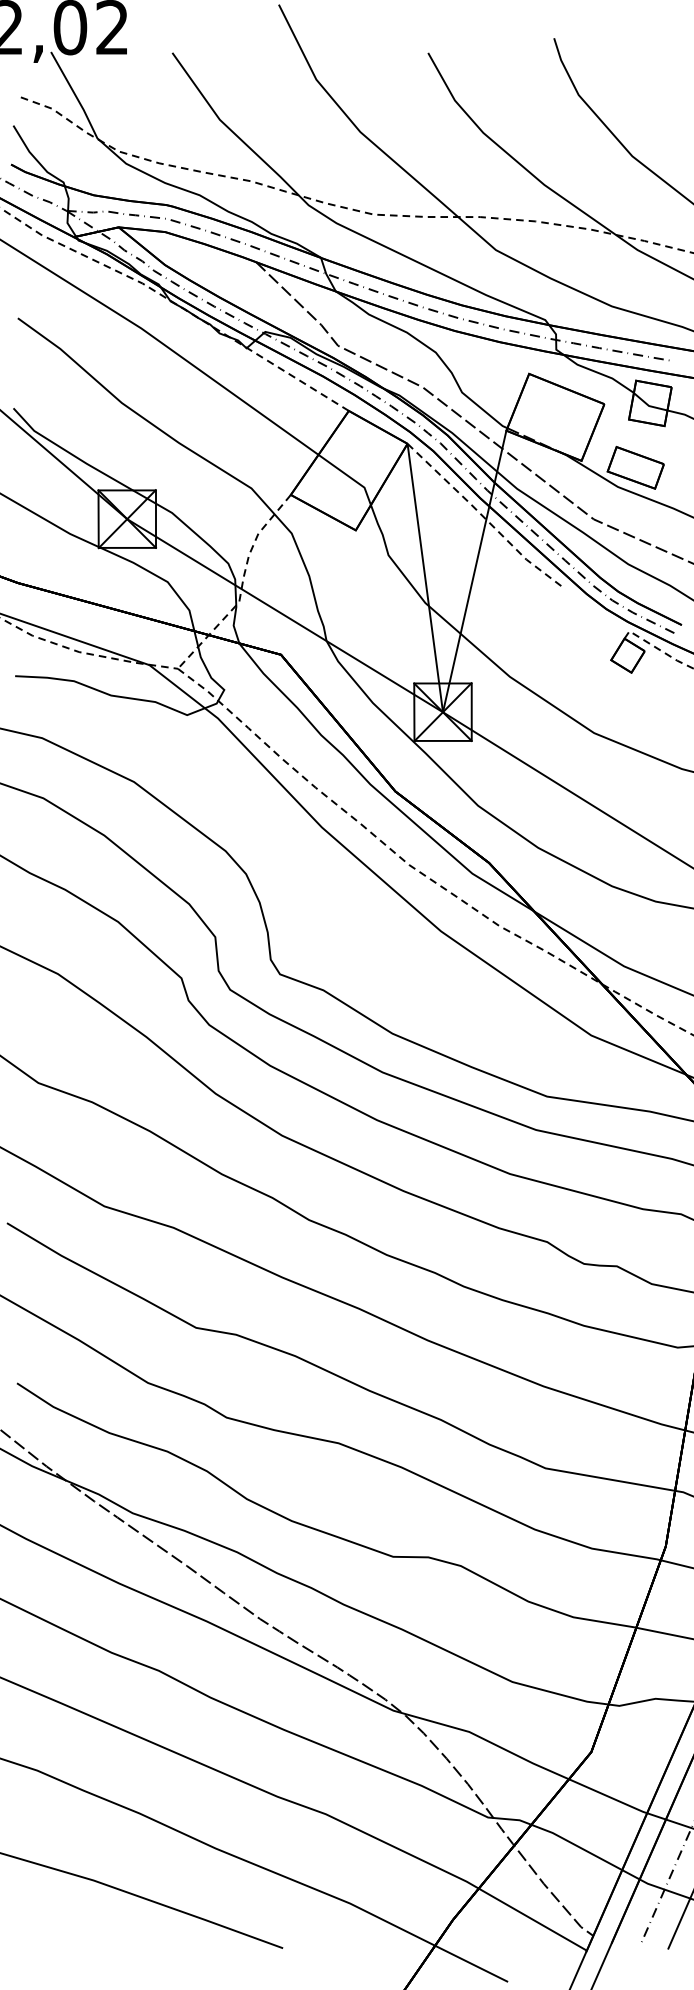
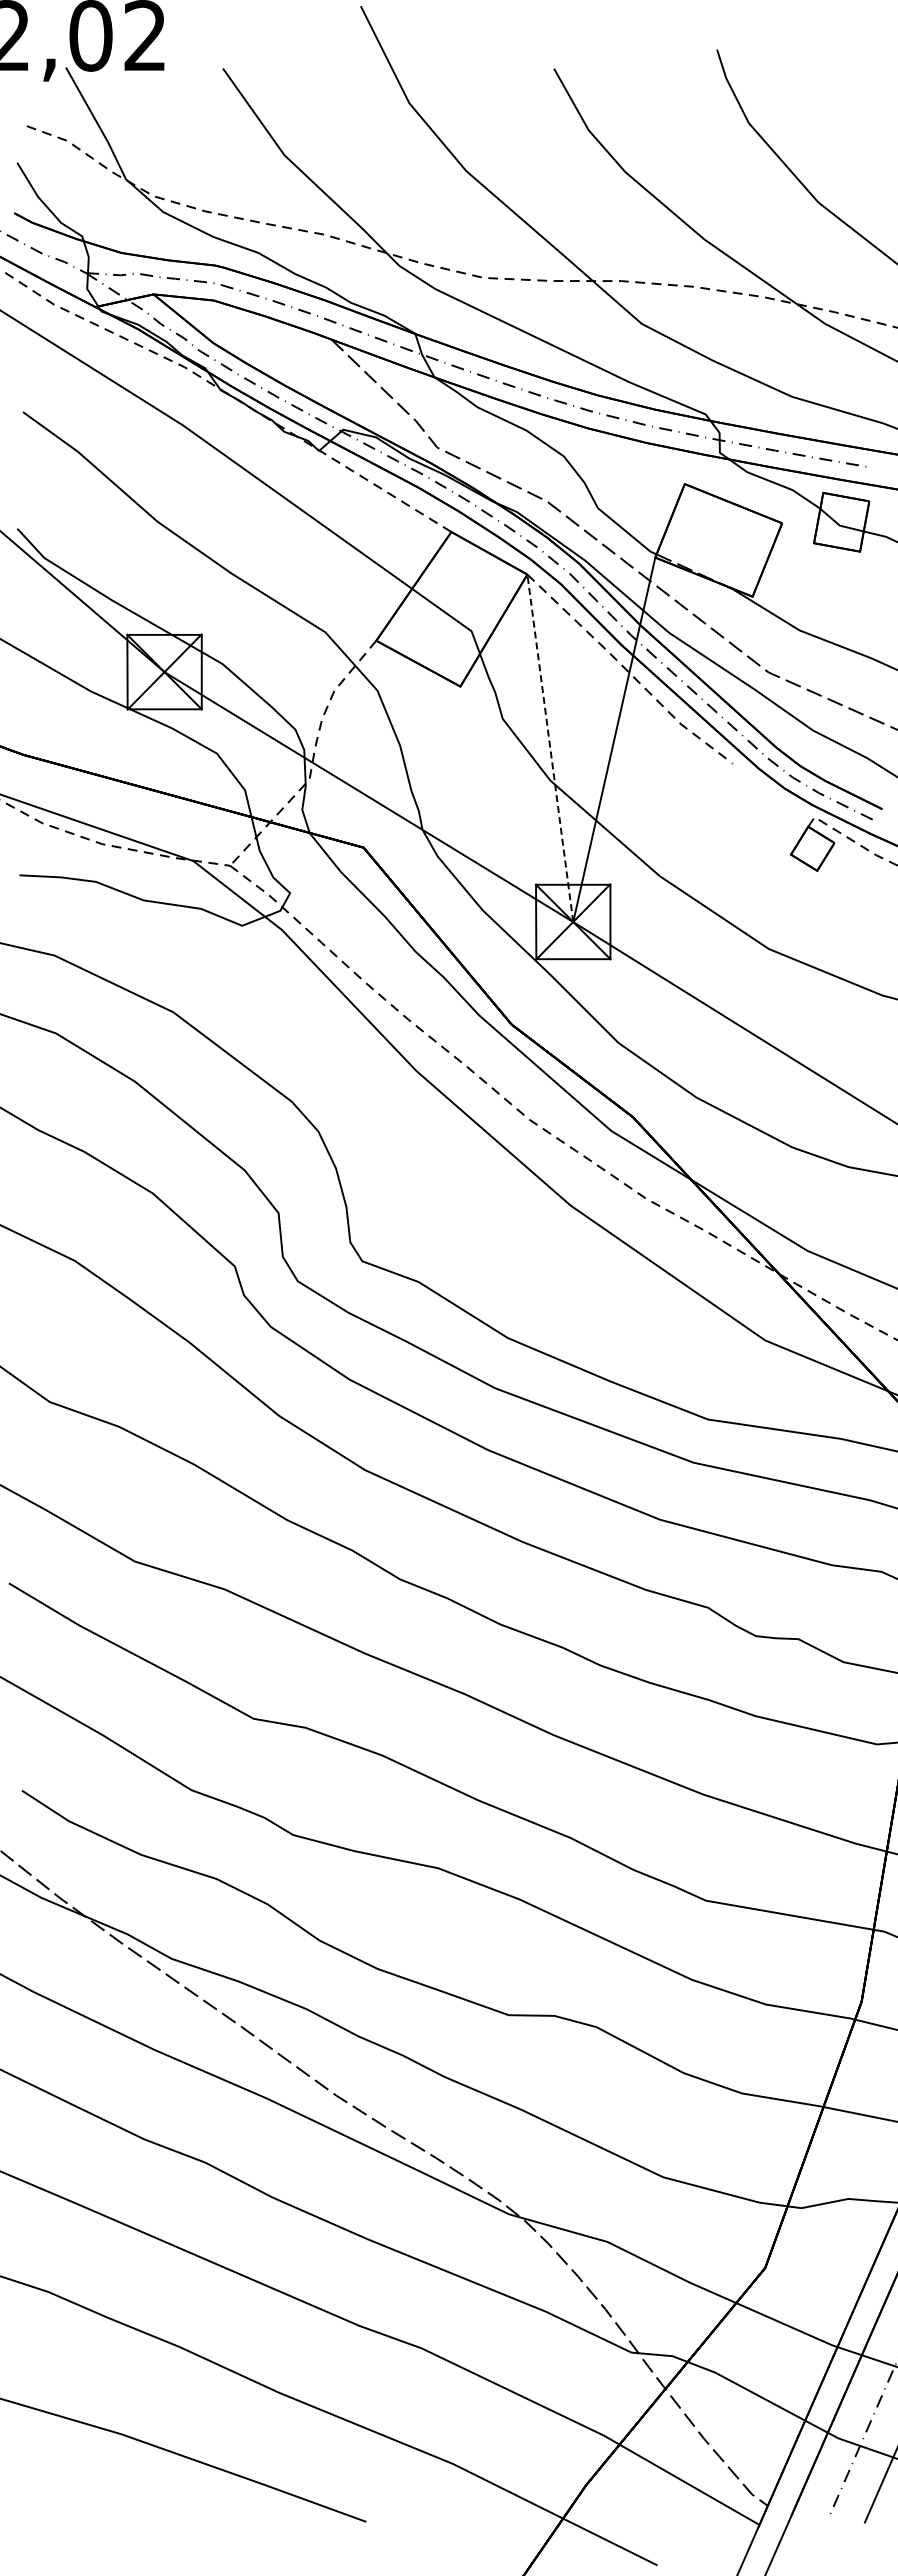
part: (635, 467) -> (822, 605), removed
line: (425, 577) -> (550, 747), solid -> dashed

